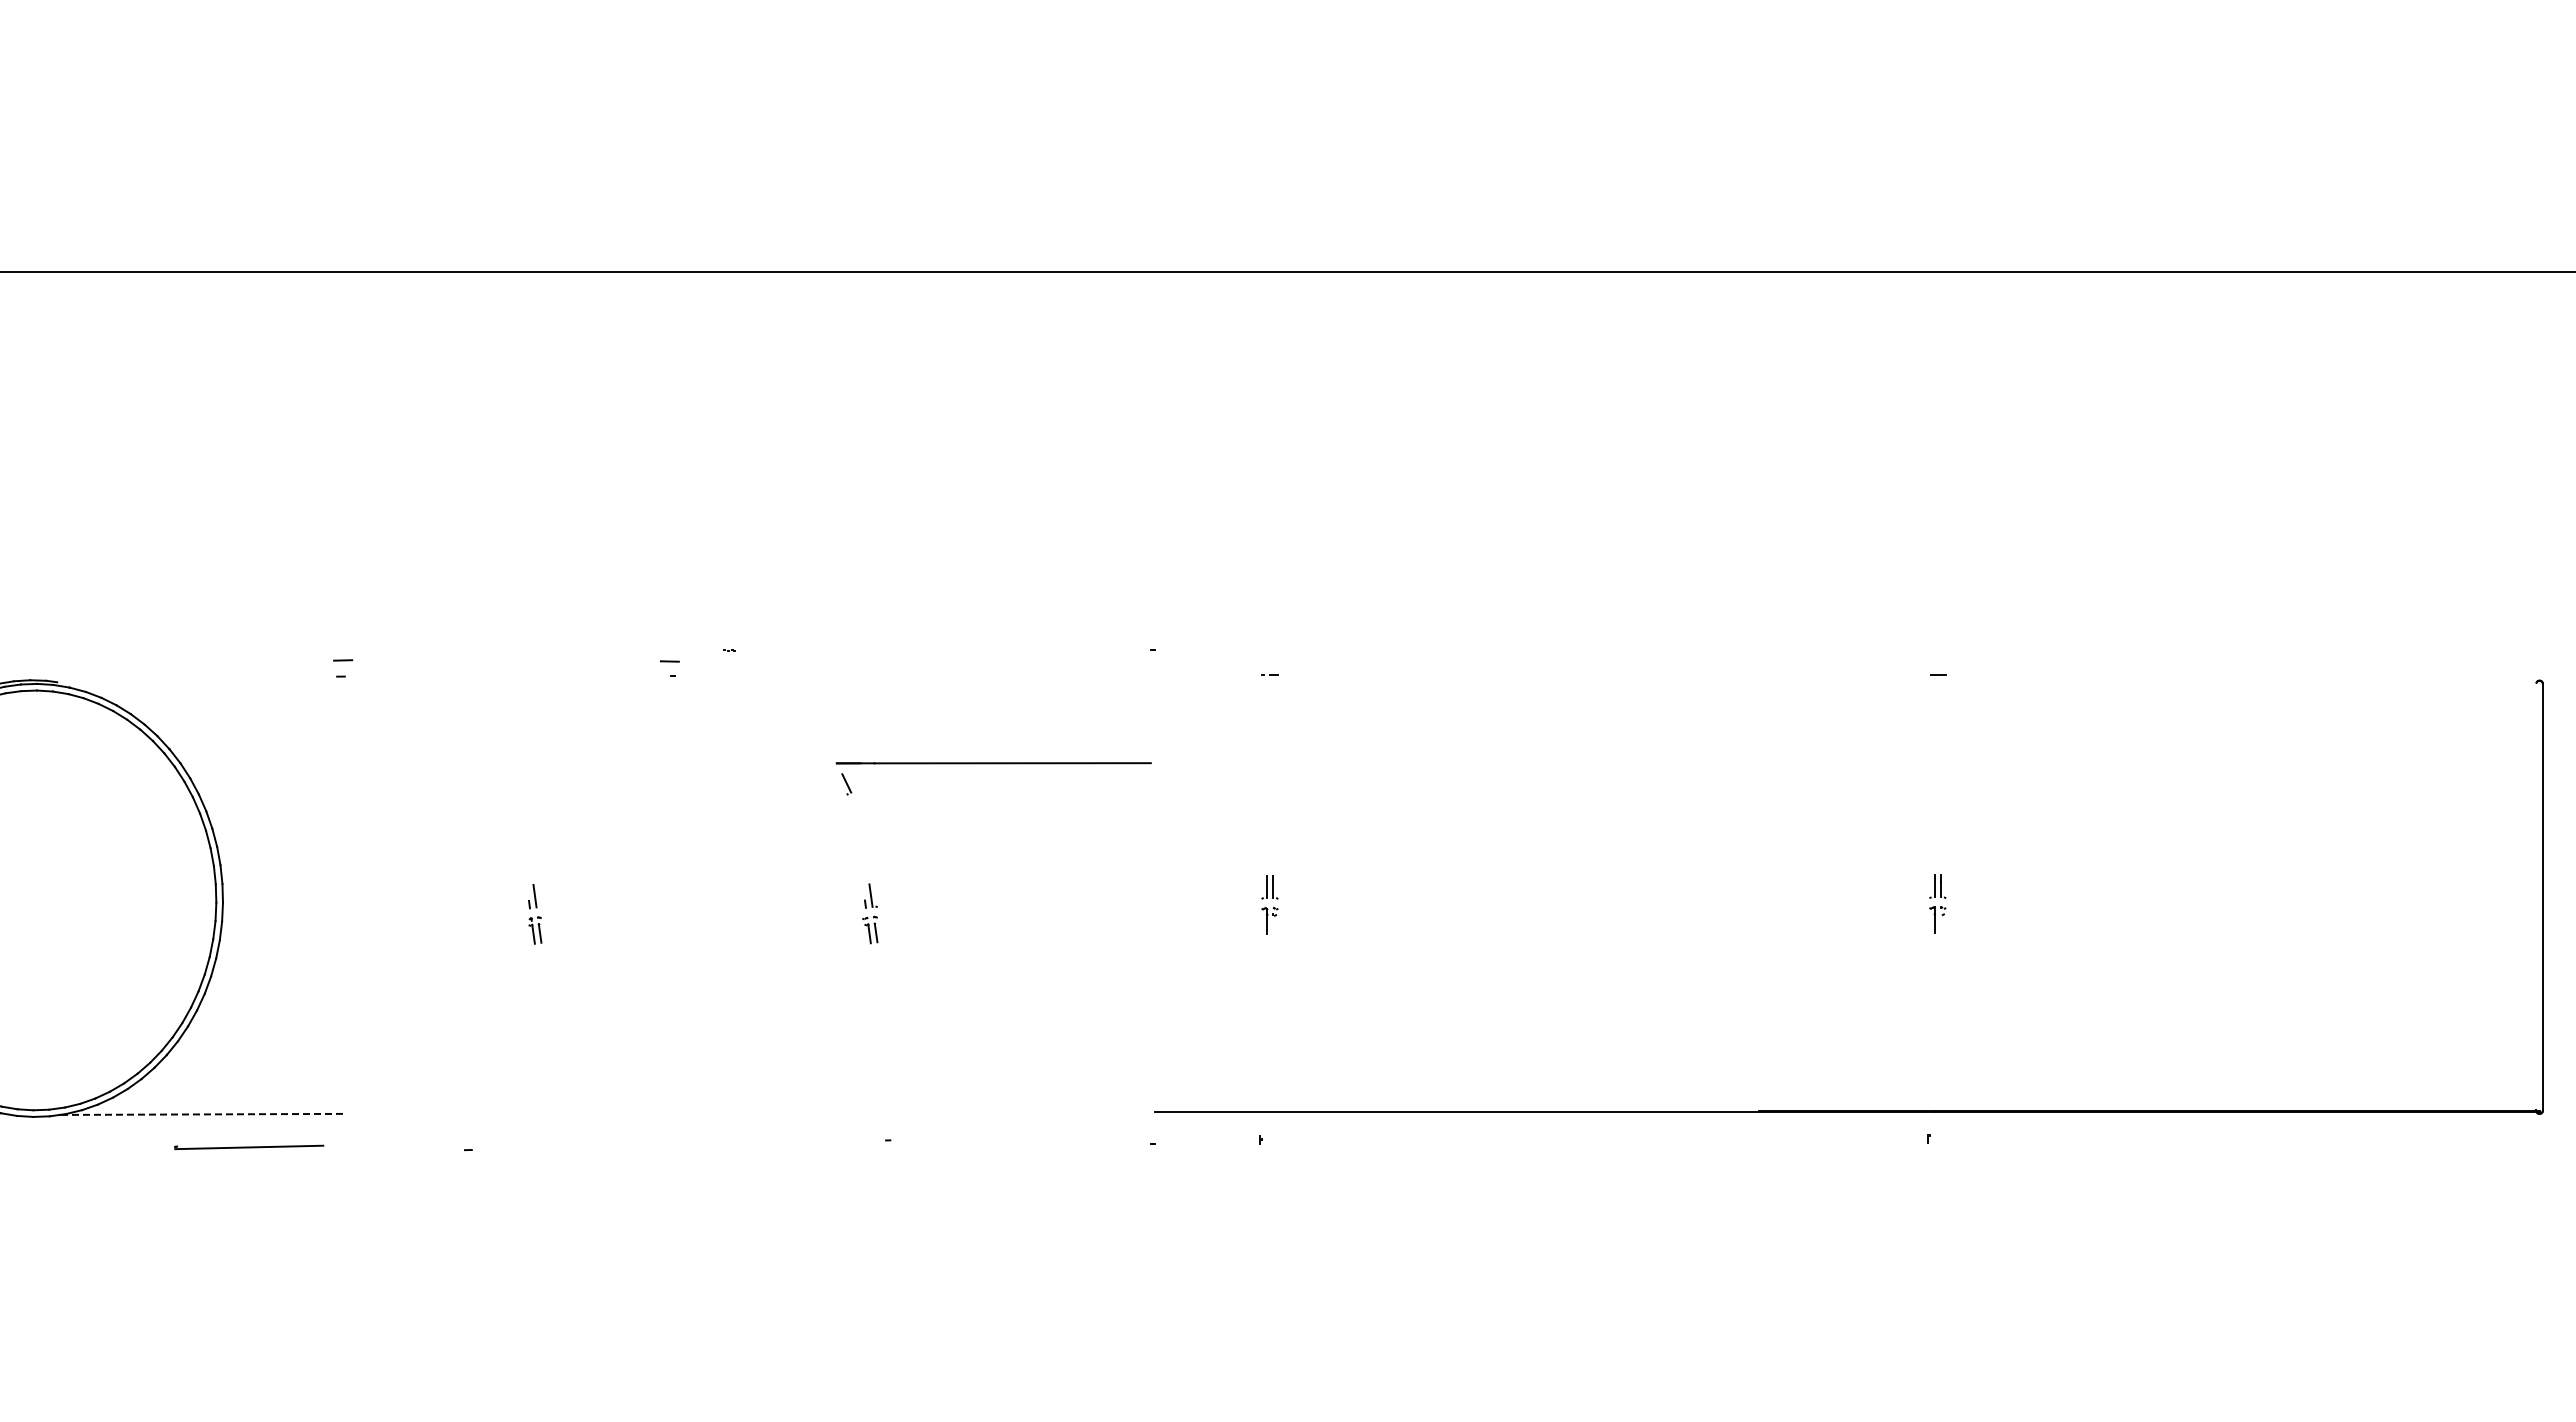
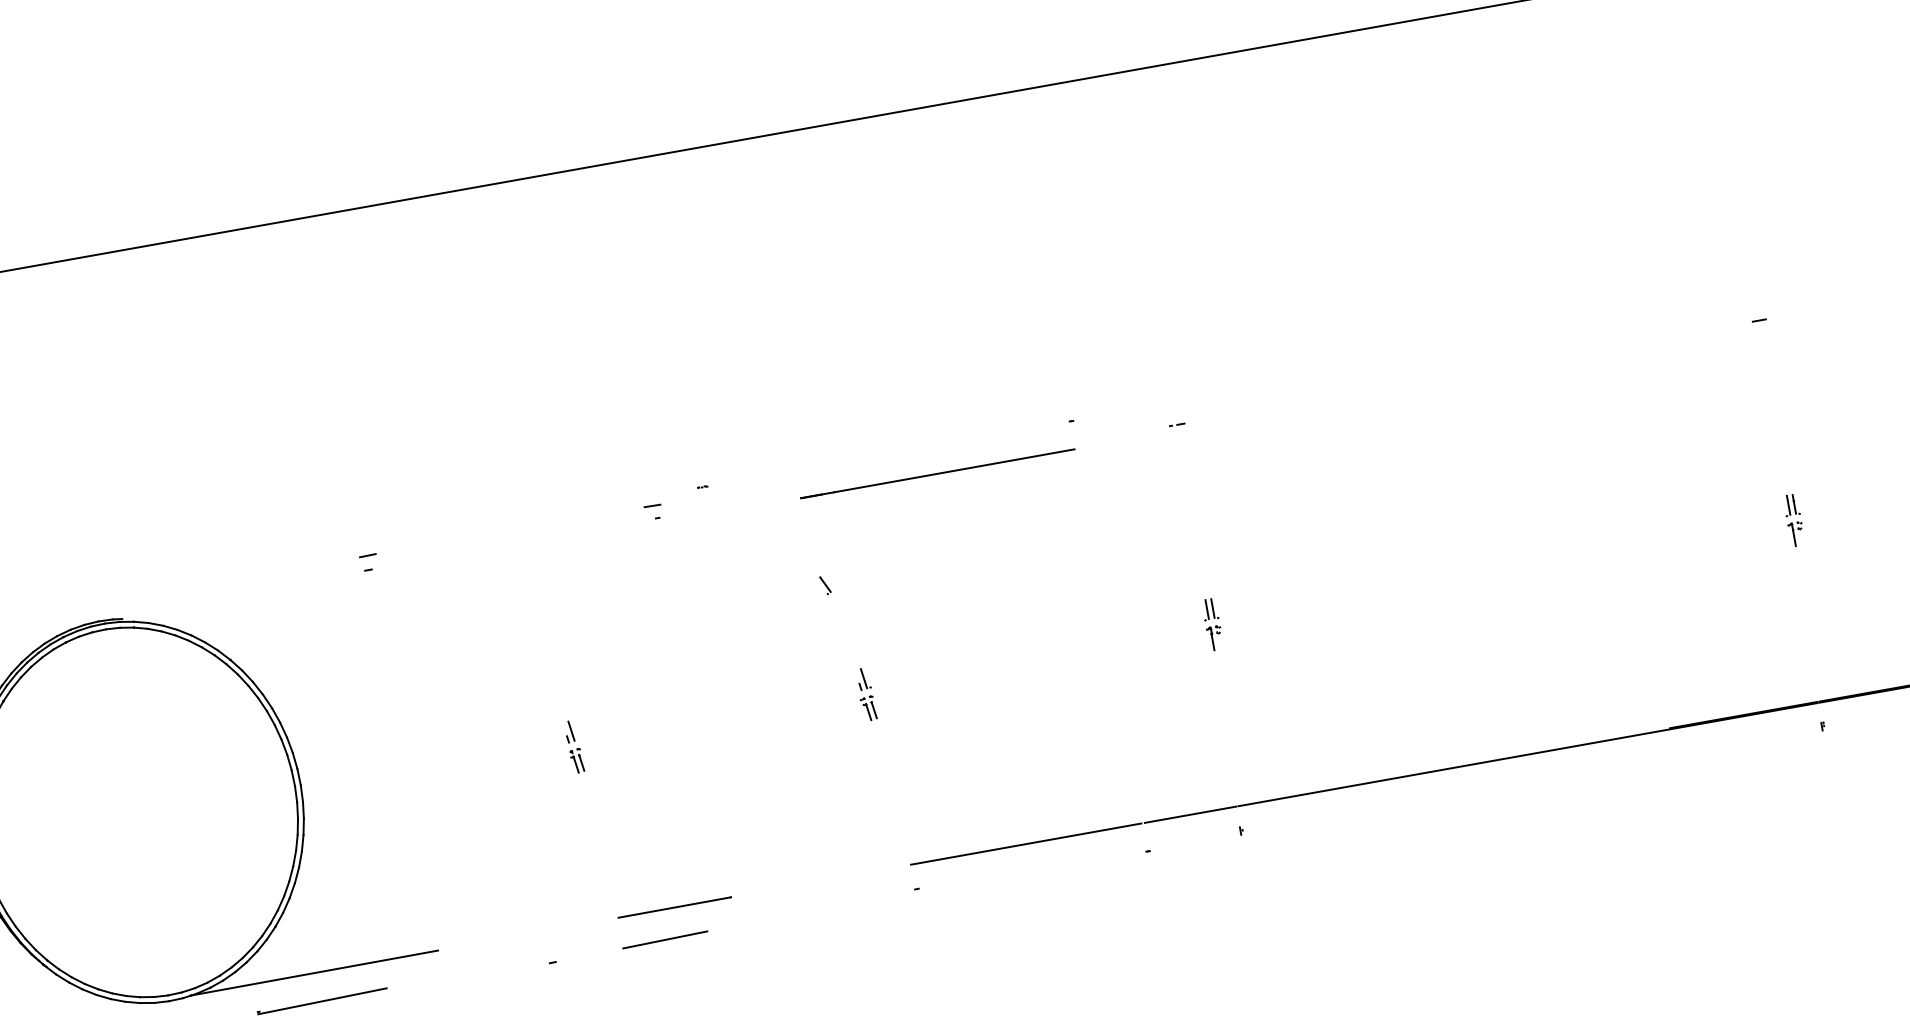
line: (993, 763) -> (937, 474), moved
line: (1018, 1111) -> (1025, 843), added
line: (614, 1112) -> (674, 907), added
line: (201, 1114) -> (314, 973), dashed -> solid
part: (249, 1146) -> (322, 1000), moved
line: (597, 1146) -> (664, 939), added

